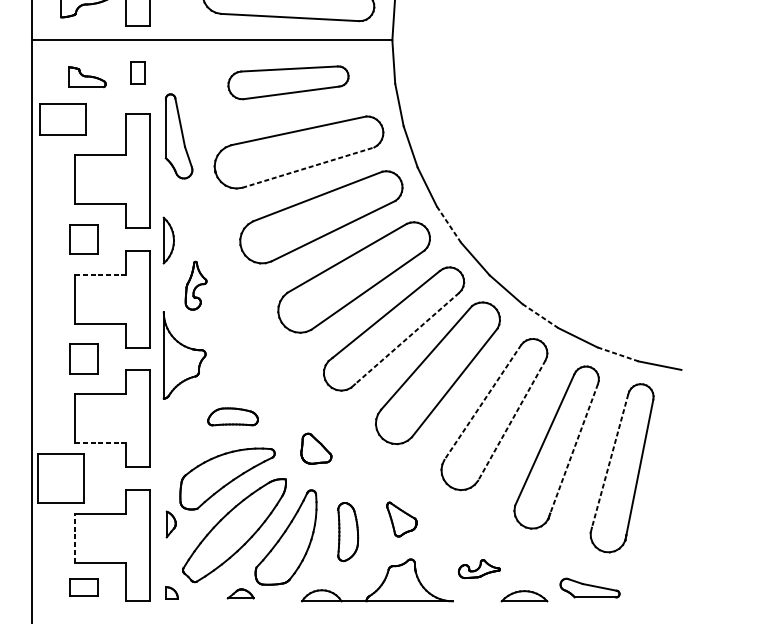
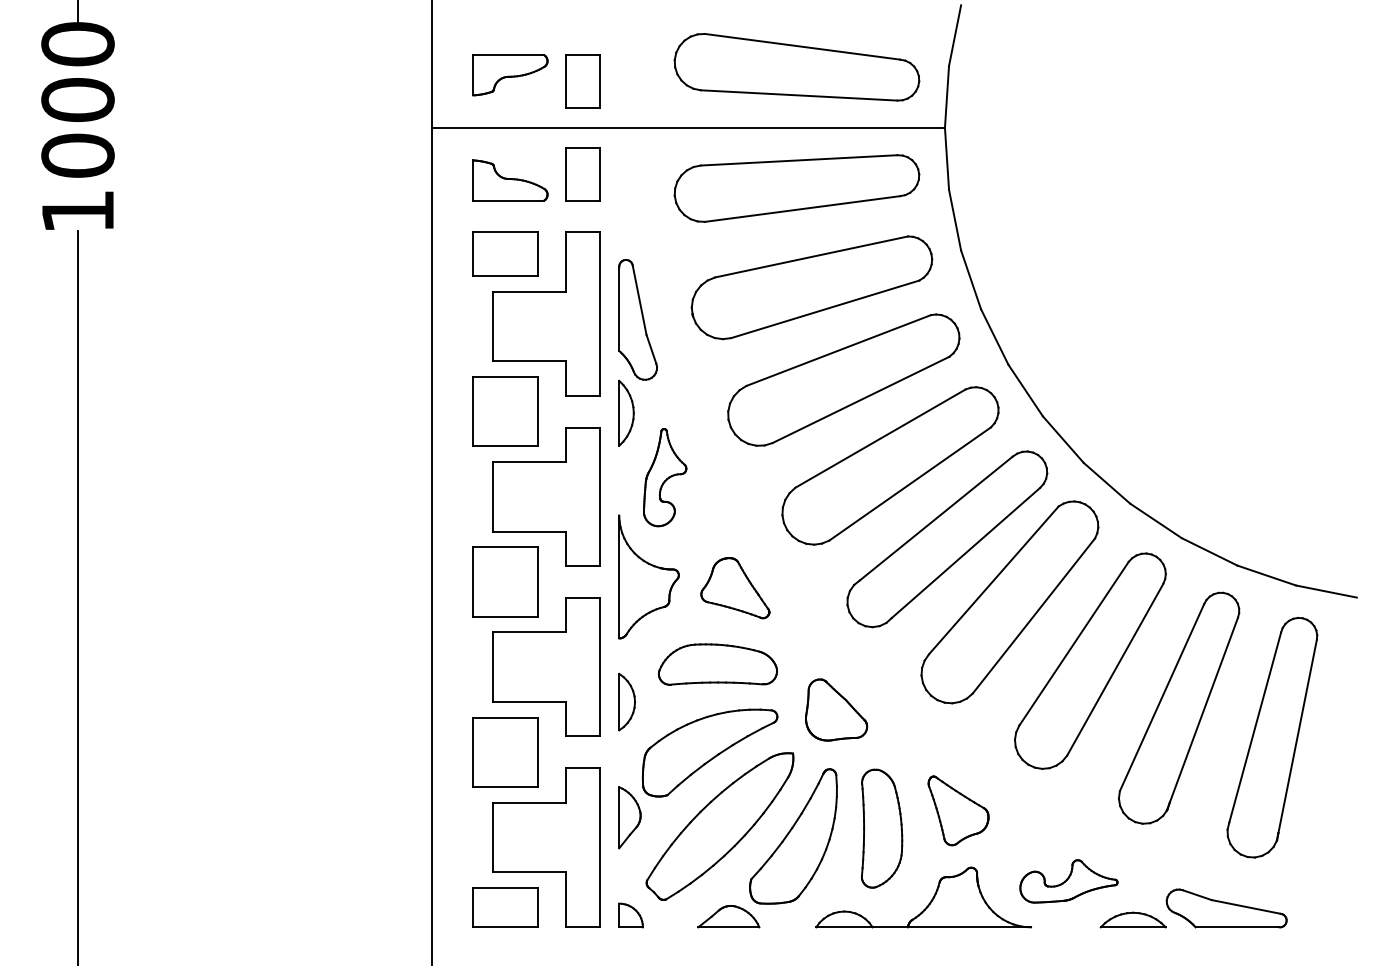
part: (137, 72) -> (582, 174), size x1.67
part: (87, 77) -> (510, 180), size x1.43
part: (288, 82) -> (796, 188), size x1.43
part: (62, 119) -> (505, 253), moved
part: (178, 136) -> (637, 319), moved
line: (308, 167) -> (825, 309), dashed -> solid
line: (448, 224) -> (1025, 390), dashed -> solid
part: (83, 239) -> (505, 411), size x1.67
line: (100, 275) -> (529, 462), dashed -> solid
part: (196, 285) -> (665, 477), size x1.43
line: (540, 315) -> (1156, 520), dashed -> solid
line: (406, 338) -> (965, 552), dashed -> solid
line: (618, 354) -> (1266, 575), dashed -> solid
part: (83, 358) -> (505, 581), size x1.67
part: (245, 363) -> (735, 588), added
line: (482, 402) -> (1073, 643), dashed -> solid
part: (232, 416) -> (717, 664), size x1.67
line: (512, 421) -> (1115, 670), dashed -> solid
line: (100, 442) -> (529, 701), dashed -> solid
part: (168, 442) -> (626, 701), added
part: (316, 448) -> (836, 709), size x1.43
line: (573, 449) -> (1203, 710), dashed -> solid
line: (610, 461) -> (1255, 727), dashed -> solid
part: (60, 478) -> (505, 752), moved
part: (401, 519) -> (958, 810), size x1.43
part: (170, 524) -> (629, 817), size x1.67
part: (347, 531) -> (881, 828), size x1.43
line: (74, 538) -> (492, 837), dashed -> solid
part: (479, 569) -> (1068, 881), size x1.67
part: (83, 587) -> (505, 907), size x1.67
part: (589, 588) -> (1226, 908), size x1.43
part: (171, 593) -> (630, 915), size x1.43
part: (240, 593) -> (728, 916), size x1.67

